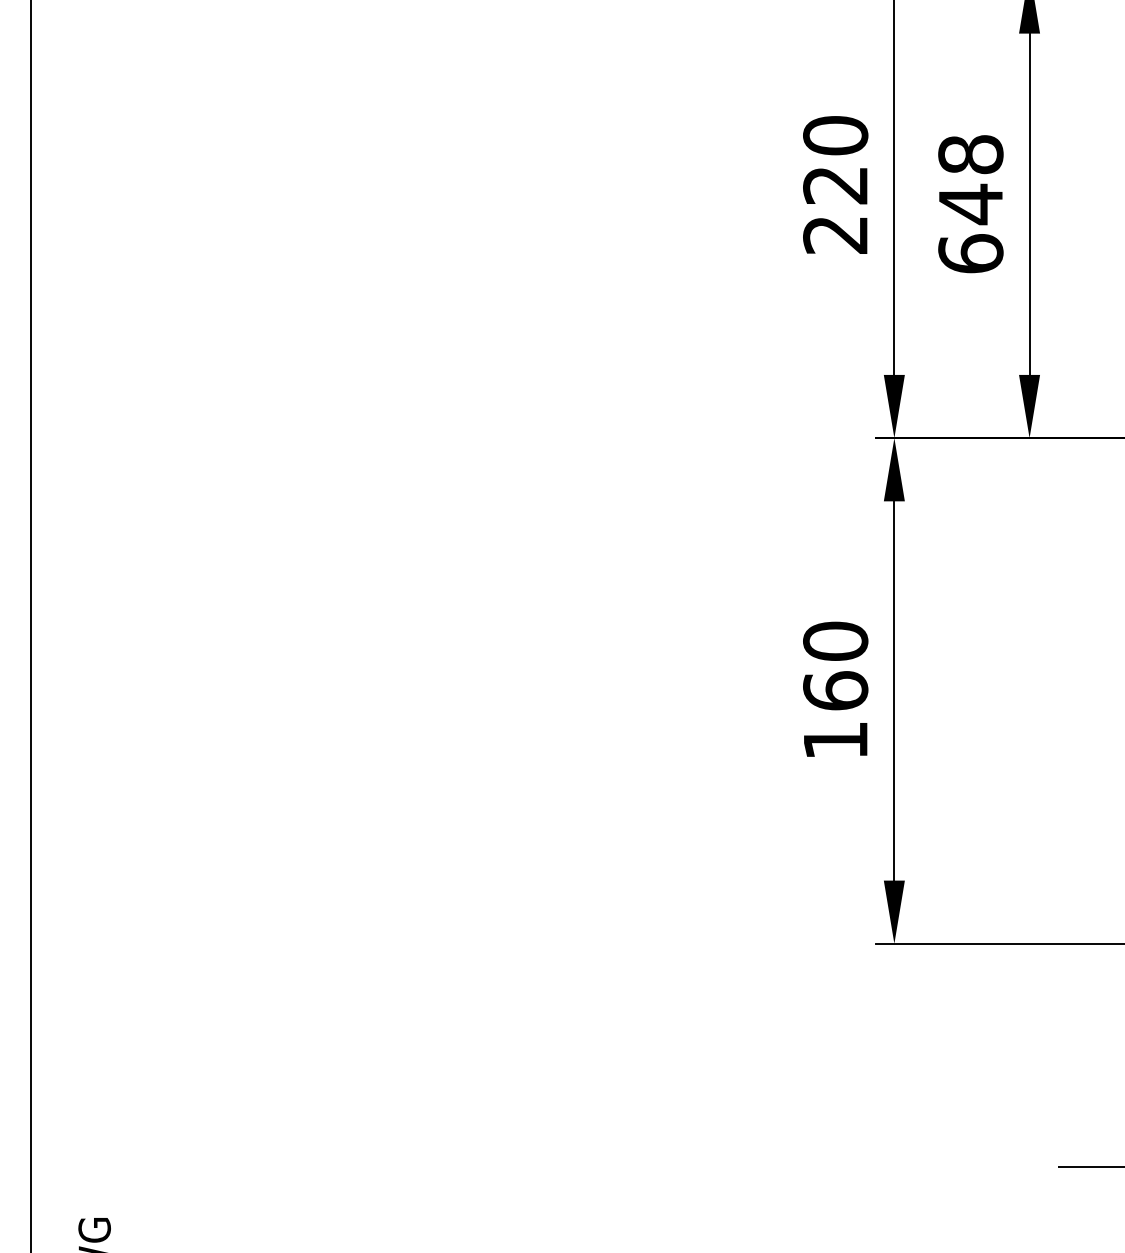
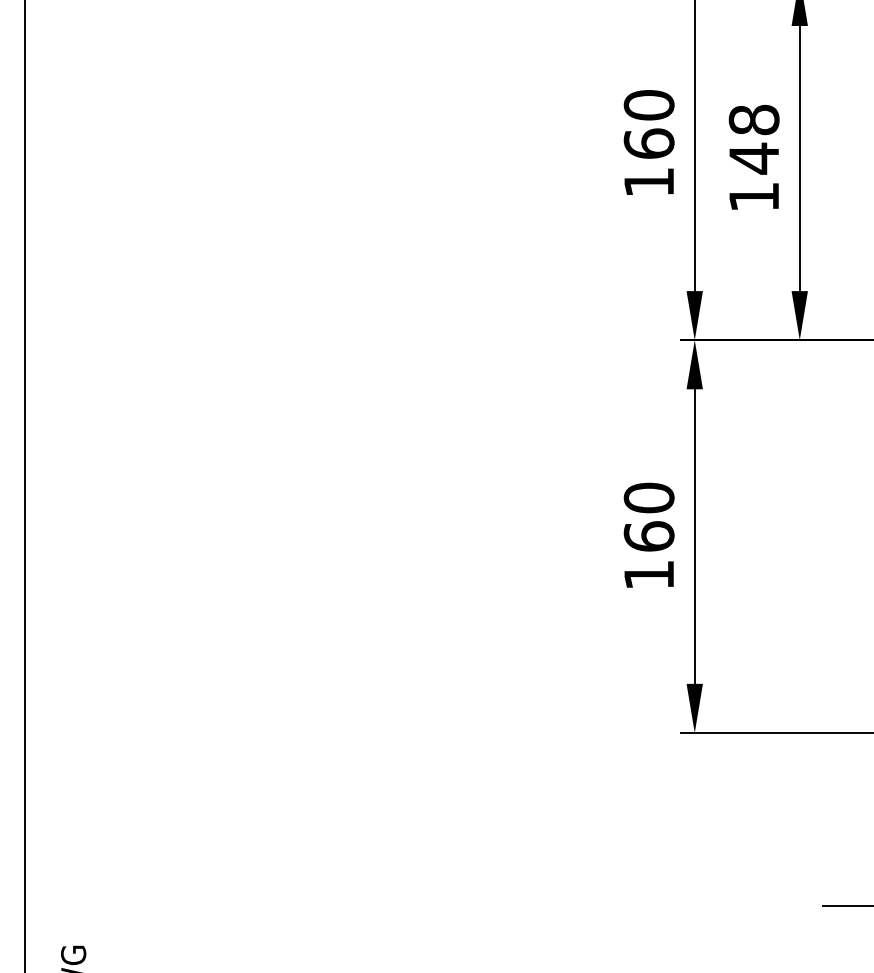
text: (834, 209) -> (648, 162), 220 -> 160
text: (969, 253) -> (753, 196), 648 -> 148

